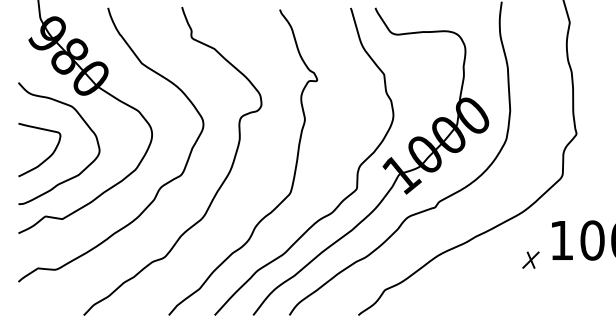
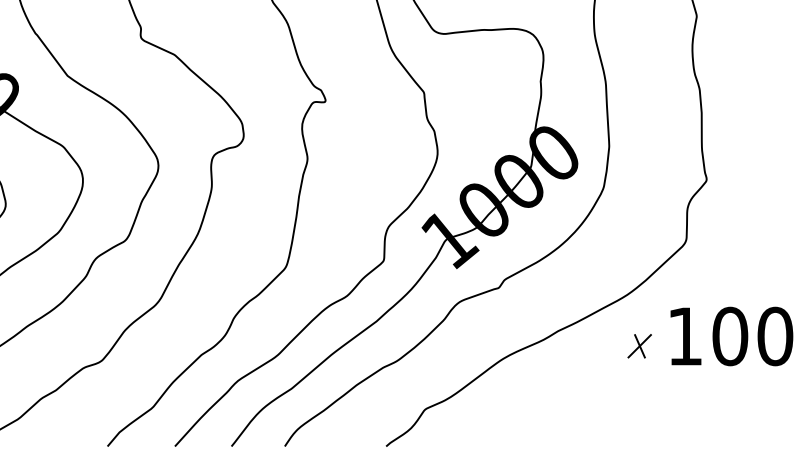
part: (530, 259) -> (639, 345), moved

